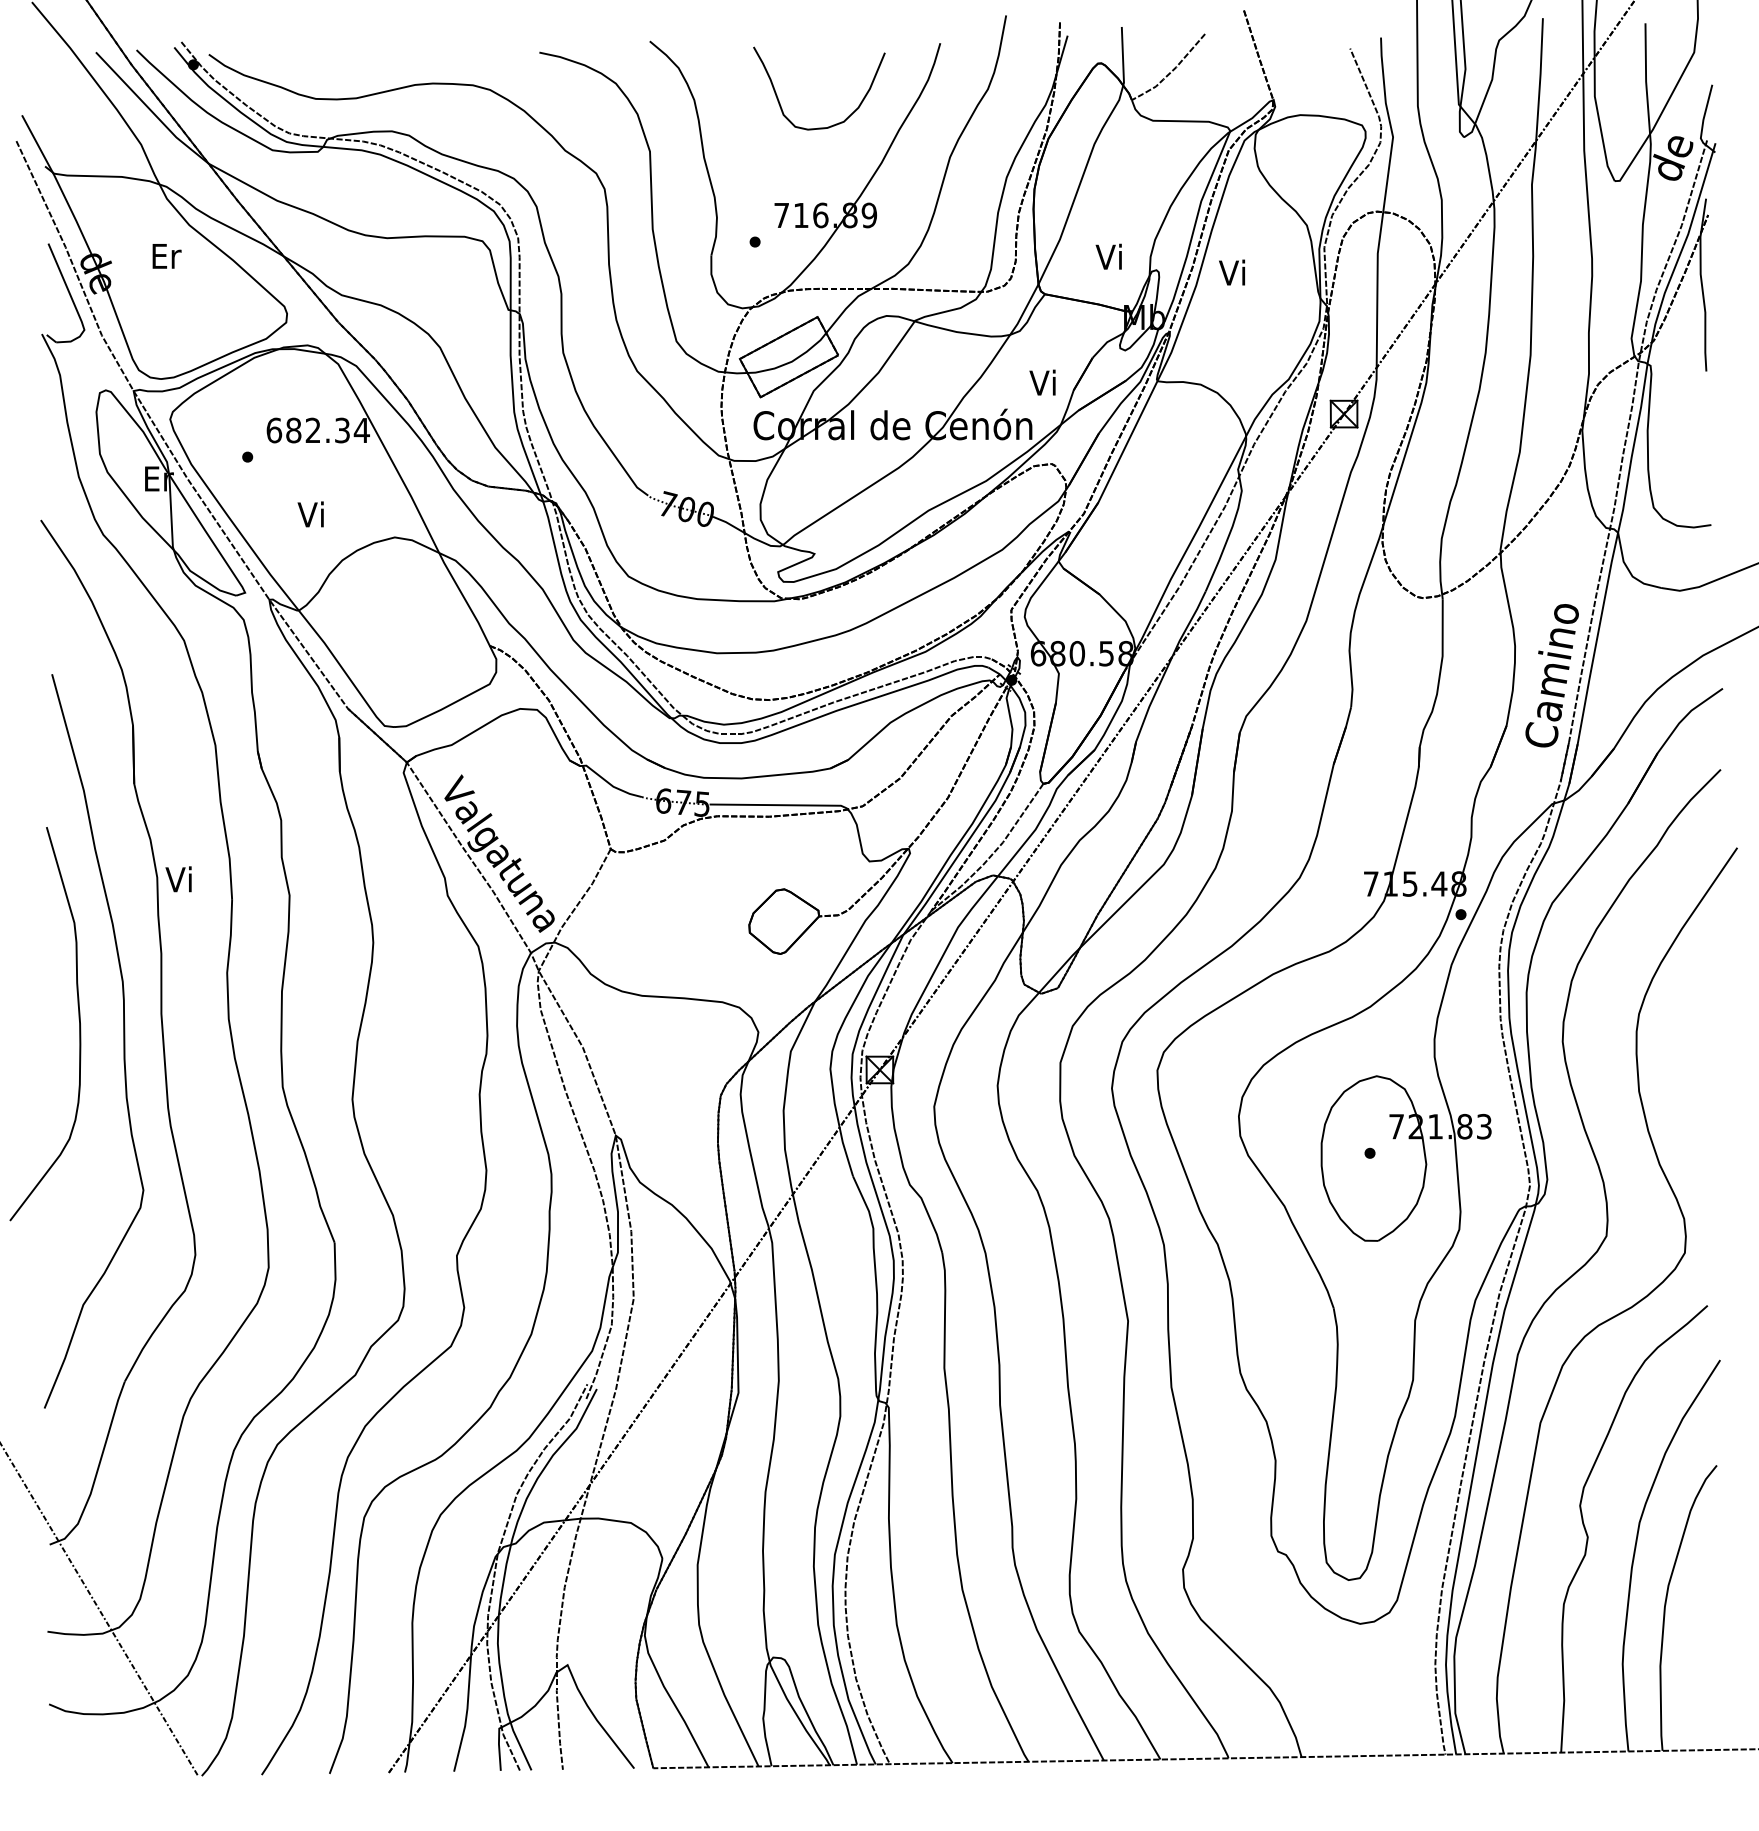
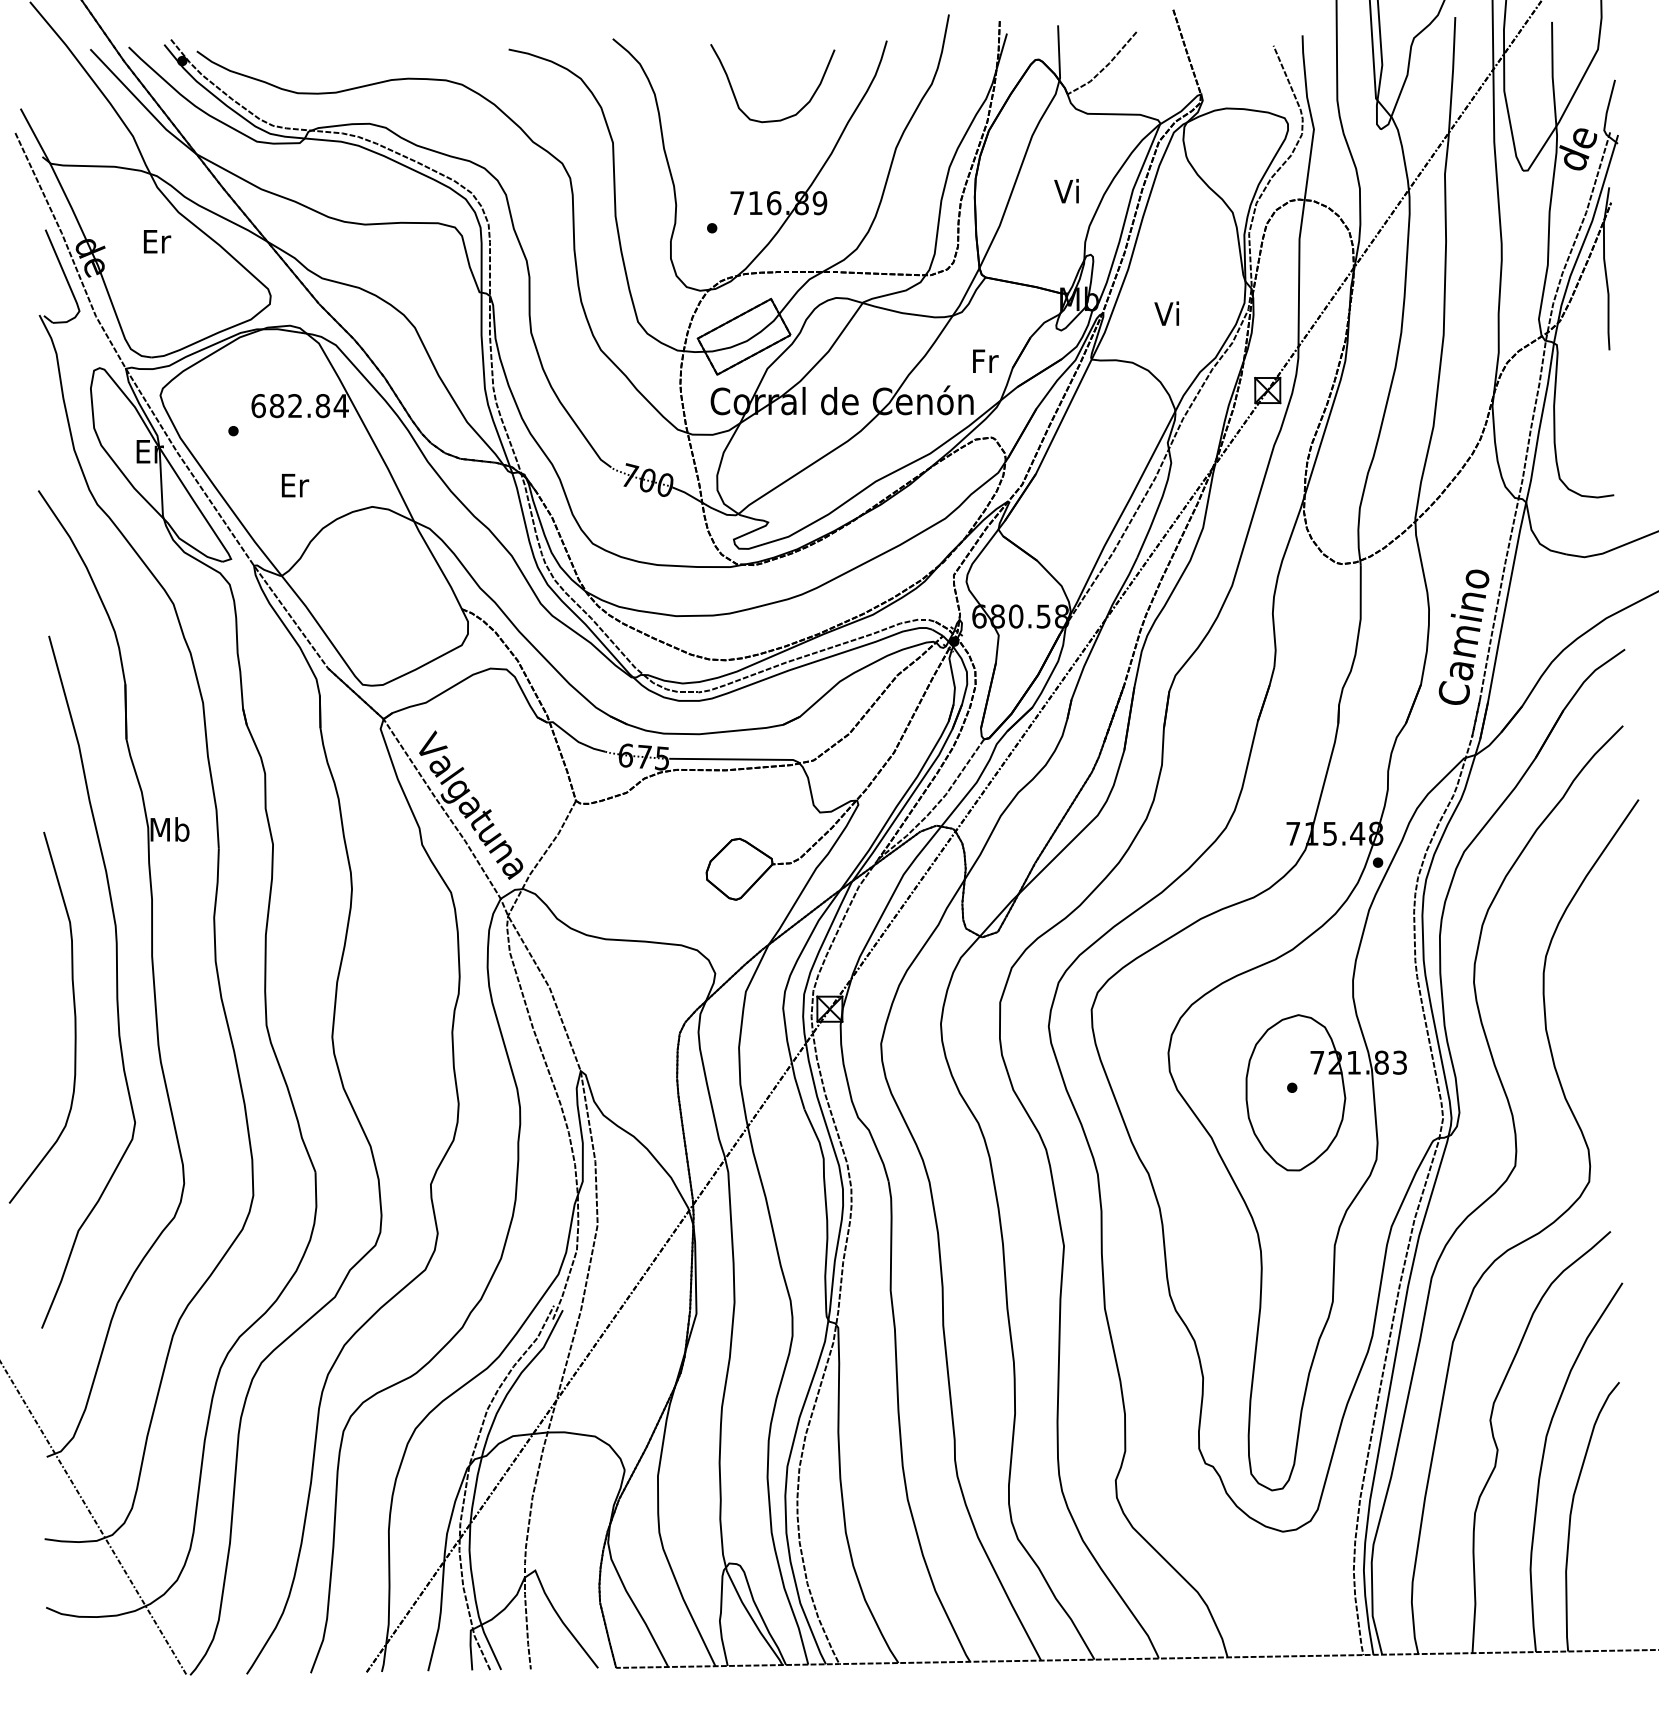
text: (1108, 256) -> (1066, 190), moved
text: (1231, 272) -> (1166, 313), moved
text: (1043, 382) -> (984, 360), Vi -> Fr
text: (342, 430) -> (322, 405), 682.34 -> 682.84
text: (312, 514) -> (294, 485), Vi -> Er
text: (179, 879) -> (169, 829), Vi -> Mb
curve: (78, 1019) -> (73, 1013), moved

